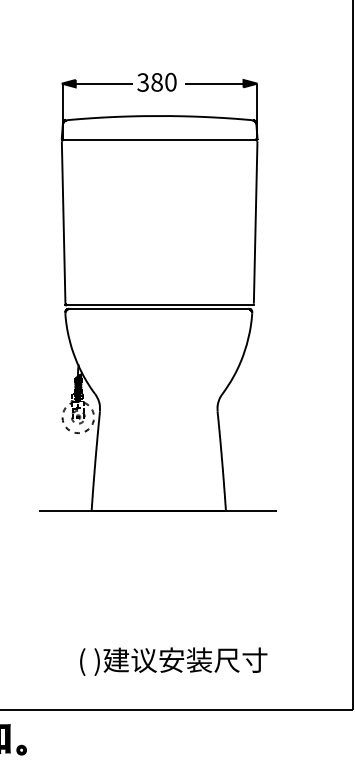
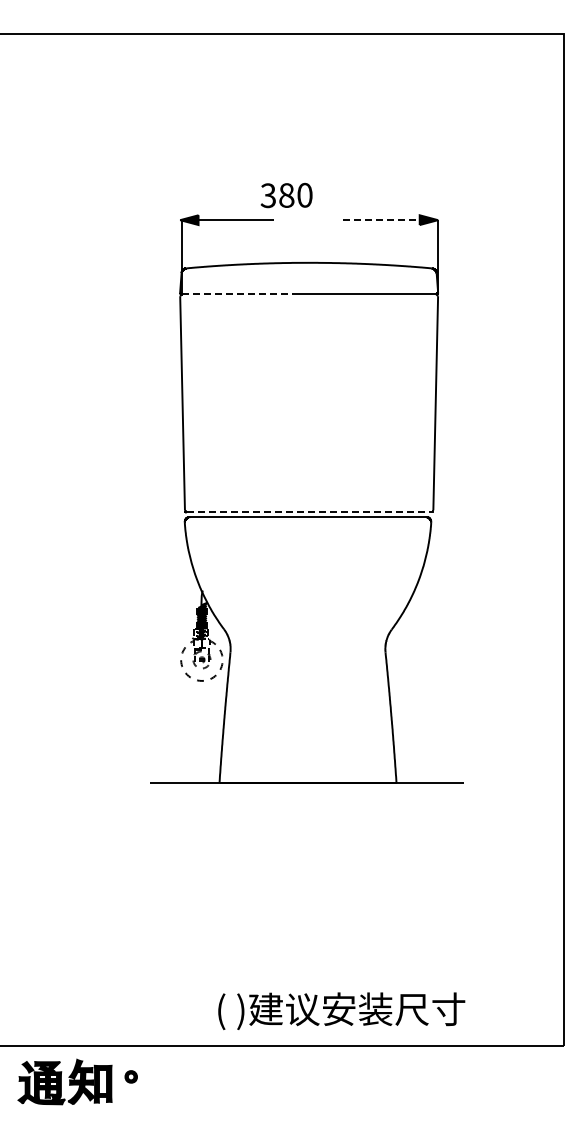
text: (156, 82) -> (286, 195), moved
line: (216, 83) -> (383, 220), solid -> dashed
line: (107, 140) -> (240, 294), solid -> dashed
line: (159, 305) -> (309, 512), solid -> dashed
text: (173, 661) -> (341, 1010), moved
part: (21, 749) -> (130, 1076), moved

